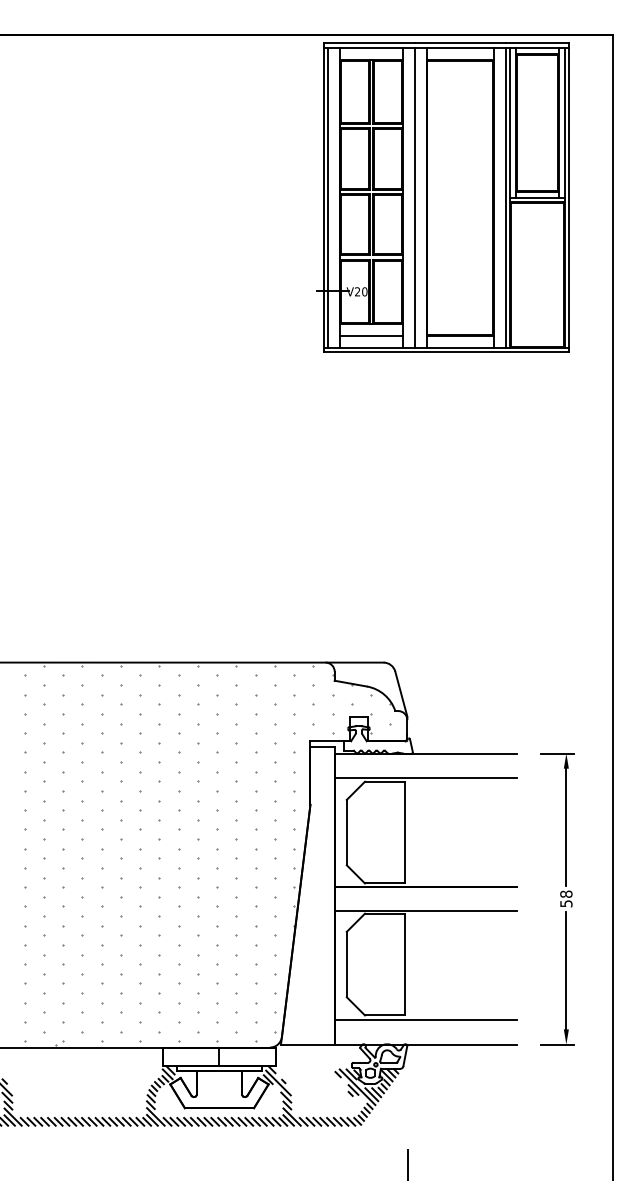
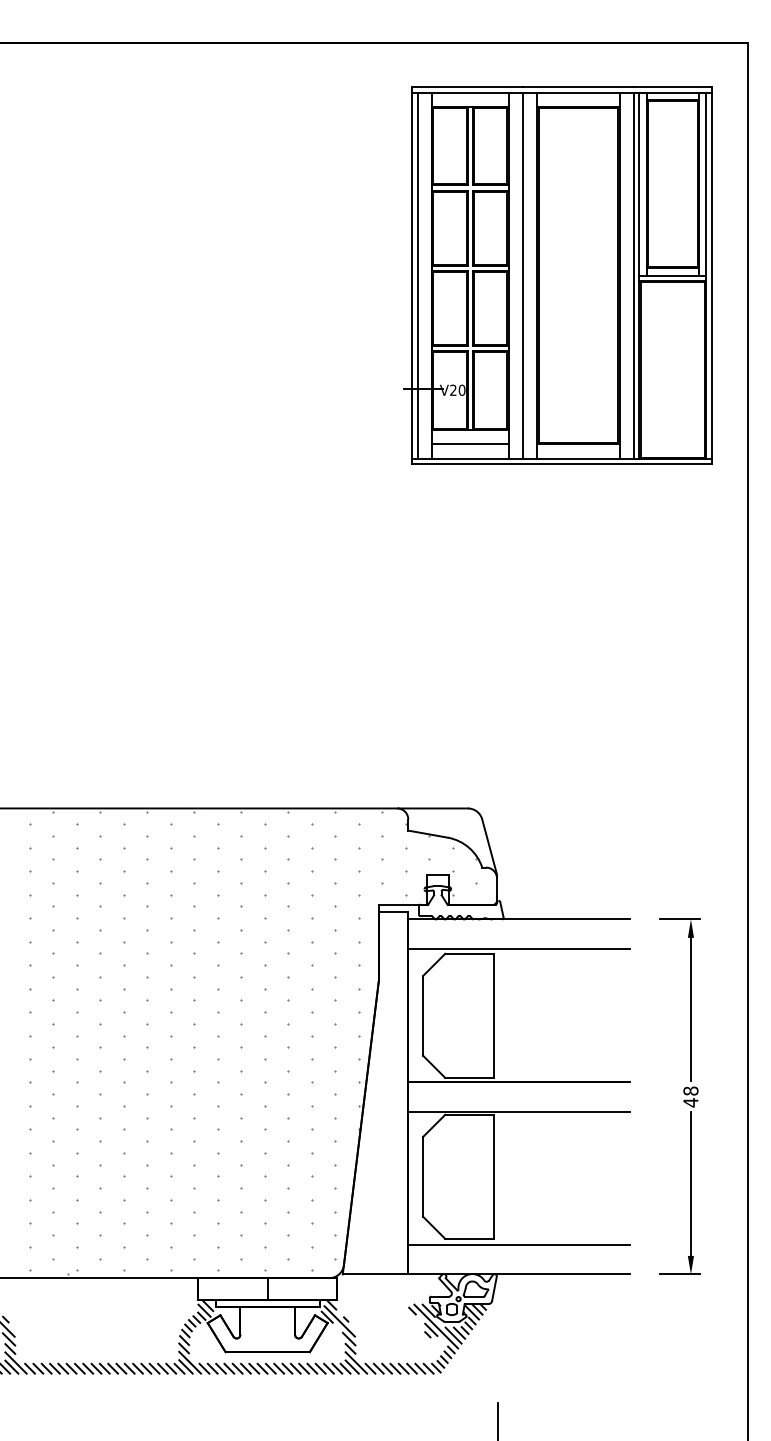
part: (442, 197) -> (556, 275), moved
text: (566, 903) -> (691, 1102), 58 -> 48

